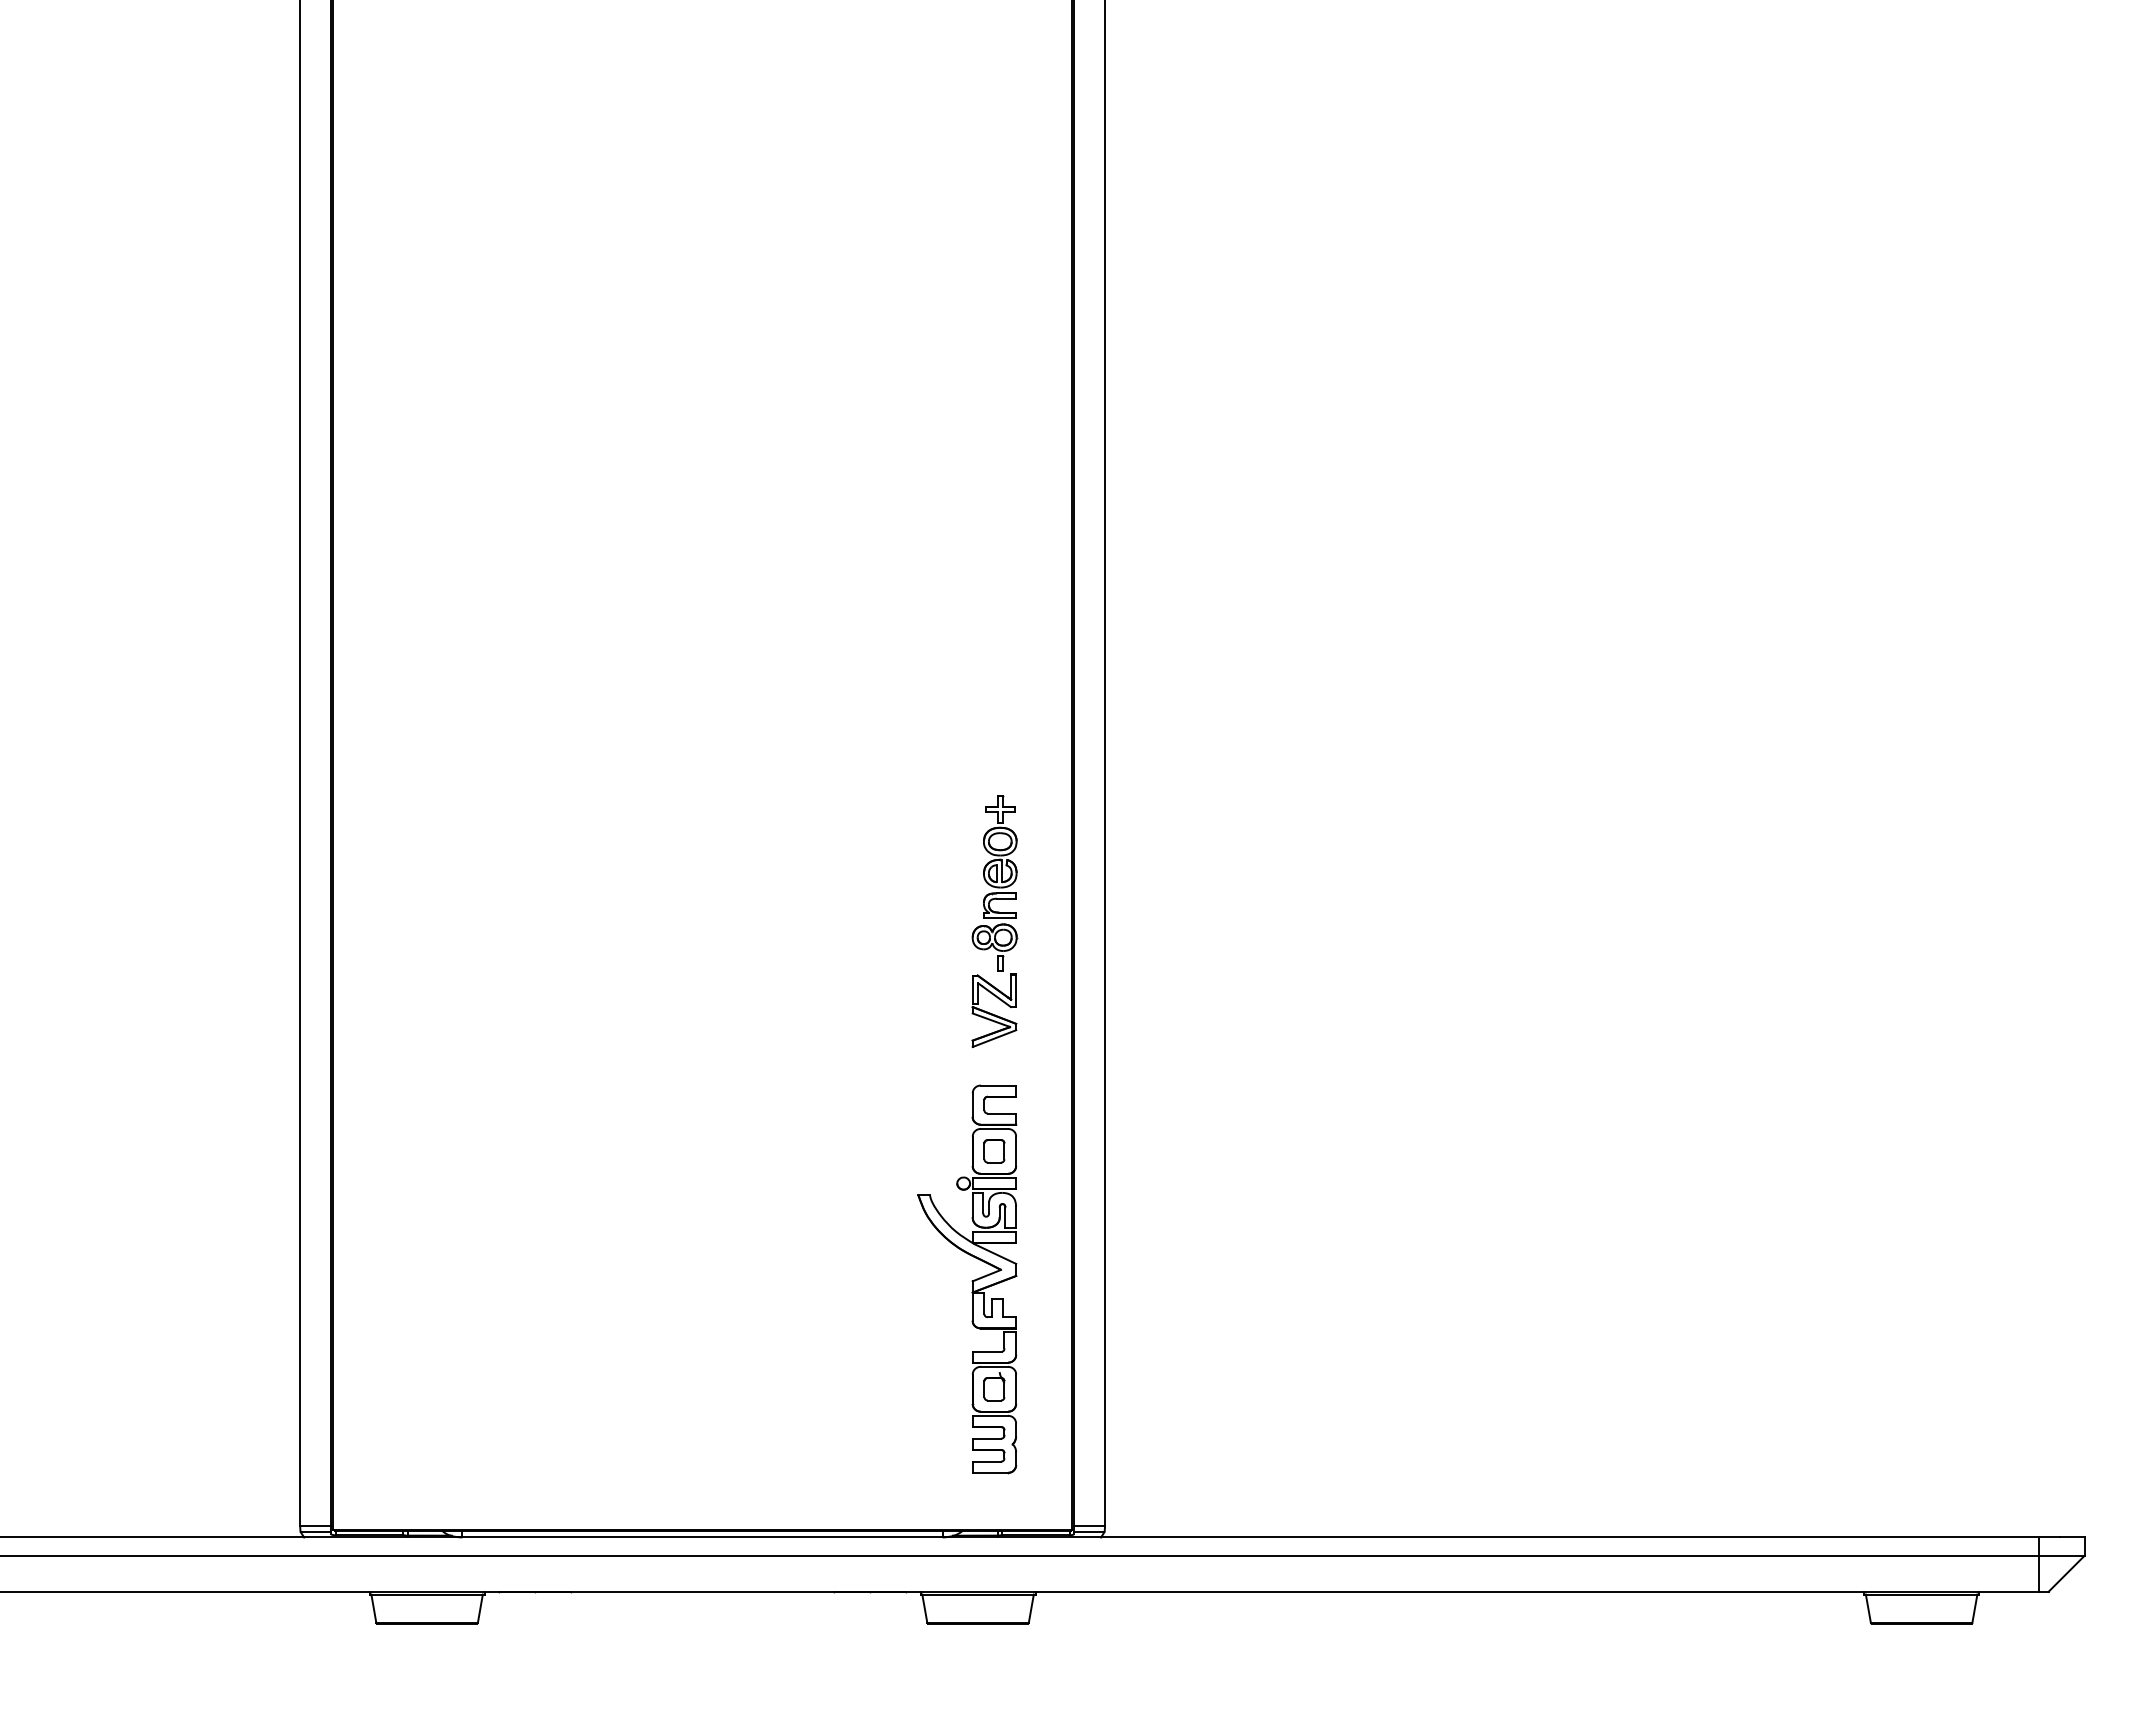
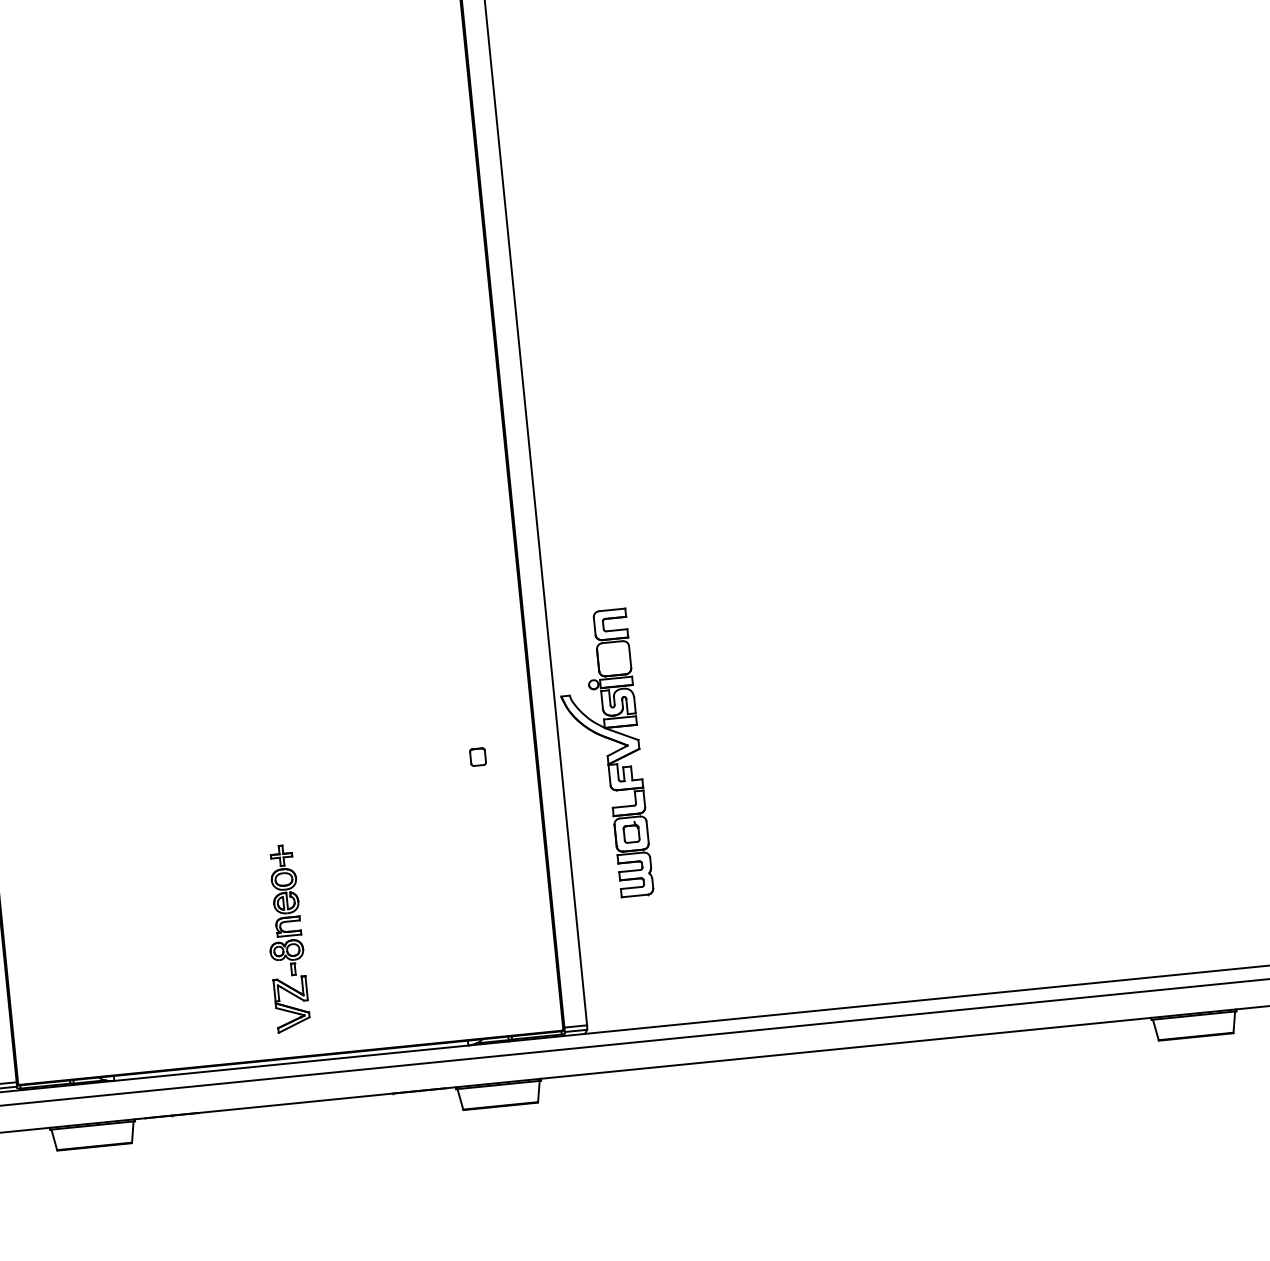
part: (994, 921) -> (285, 938), moved
part: (967, 1279) -> (603, 755), moved

